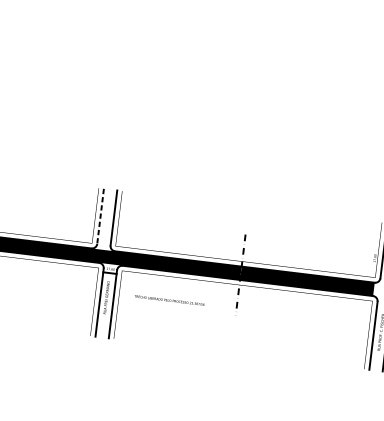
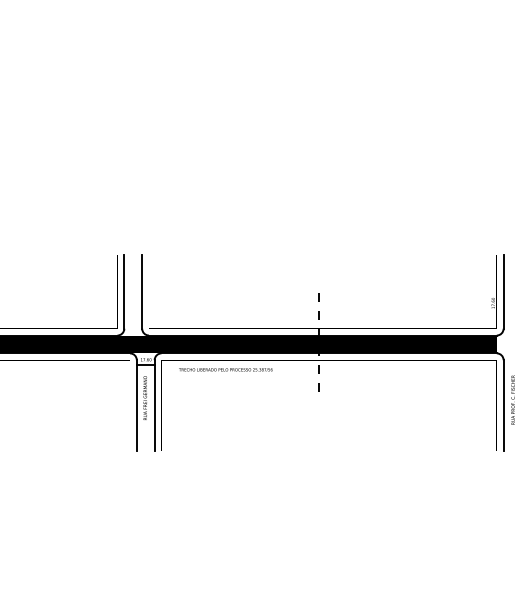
line: (100, 216) -> (124, 291), dashed -> solid
text: (169, 300) -> (225, 369), moved

